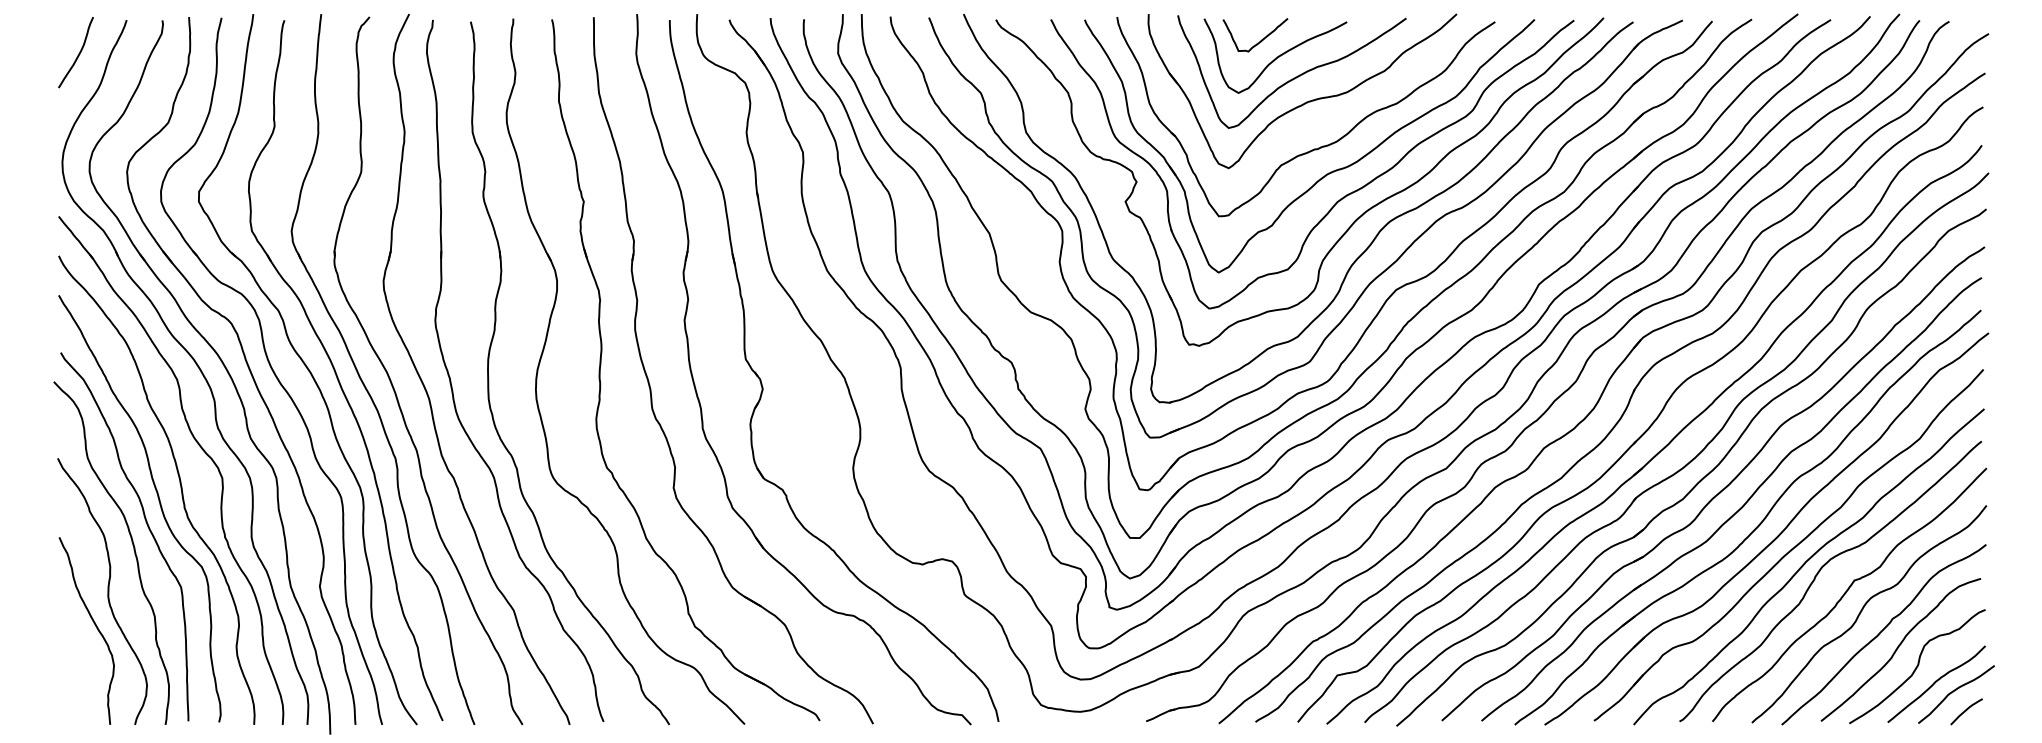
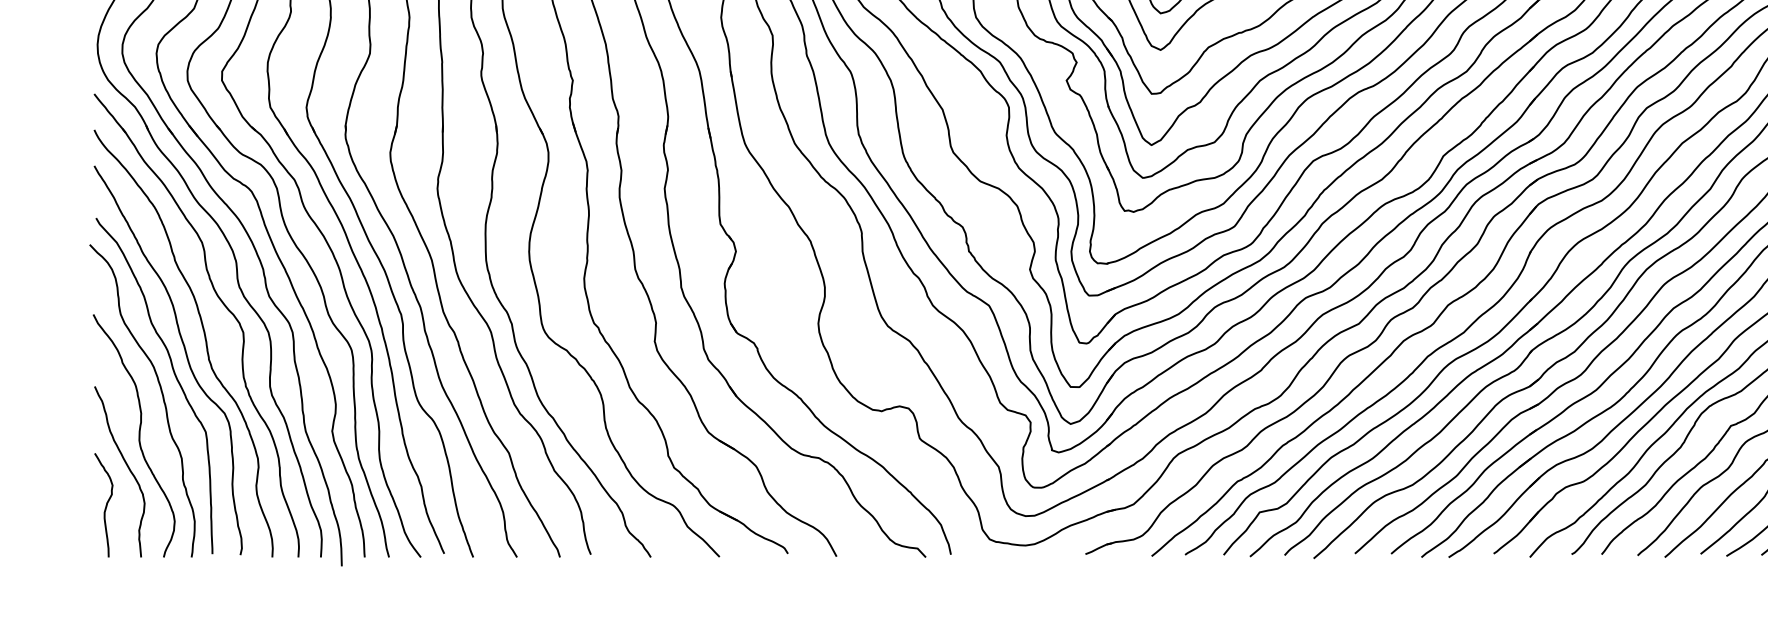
curve: (71, 667) -> (105, 505), added

